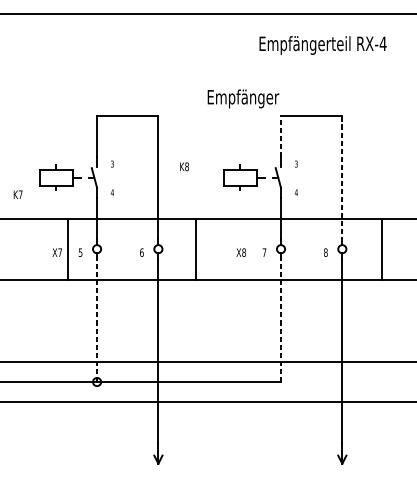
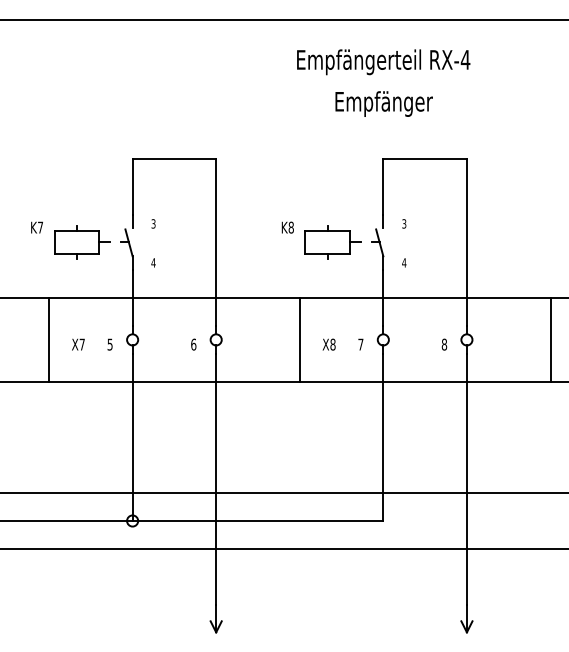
text: (322, 45) -> (383, 62), moved
text: (242, 98) -> (383, 103), moved
line: (281, 136) -> (383, 186), dashed -> solid
text: (184, 166) -> (287, 227), moved
line: (342, 177) -> (466, 242), dashed -> solid
text: (17, 194) -> (36, 227), moved
line: (68, 248) -> (49, 339), moved
line: (195, 248) -> (299, 339), moved
line: (382, 248) -> (550, 339), moved
line: (96, 320) -> (132, 437), dashed -> solid
line: (281, 320) -> (383, 437), dashed -> solid

